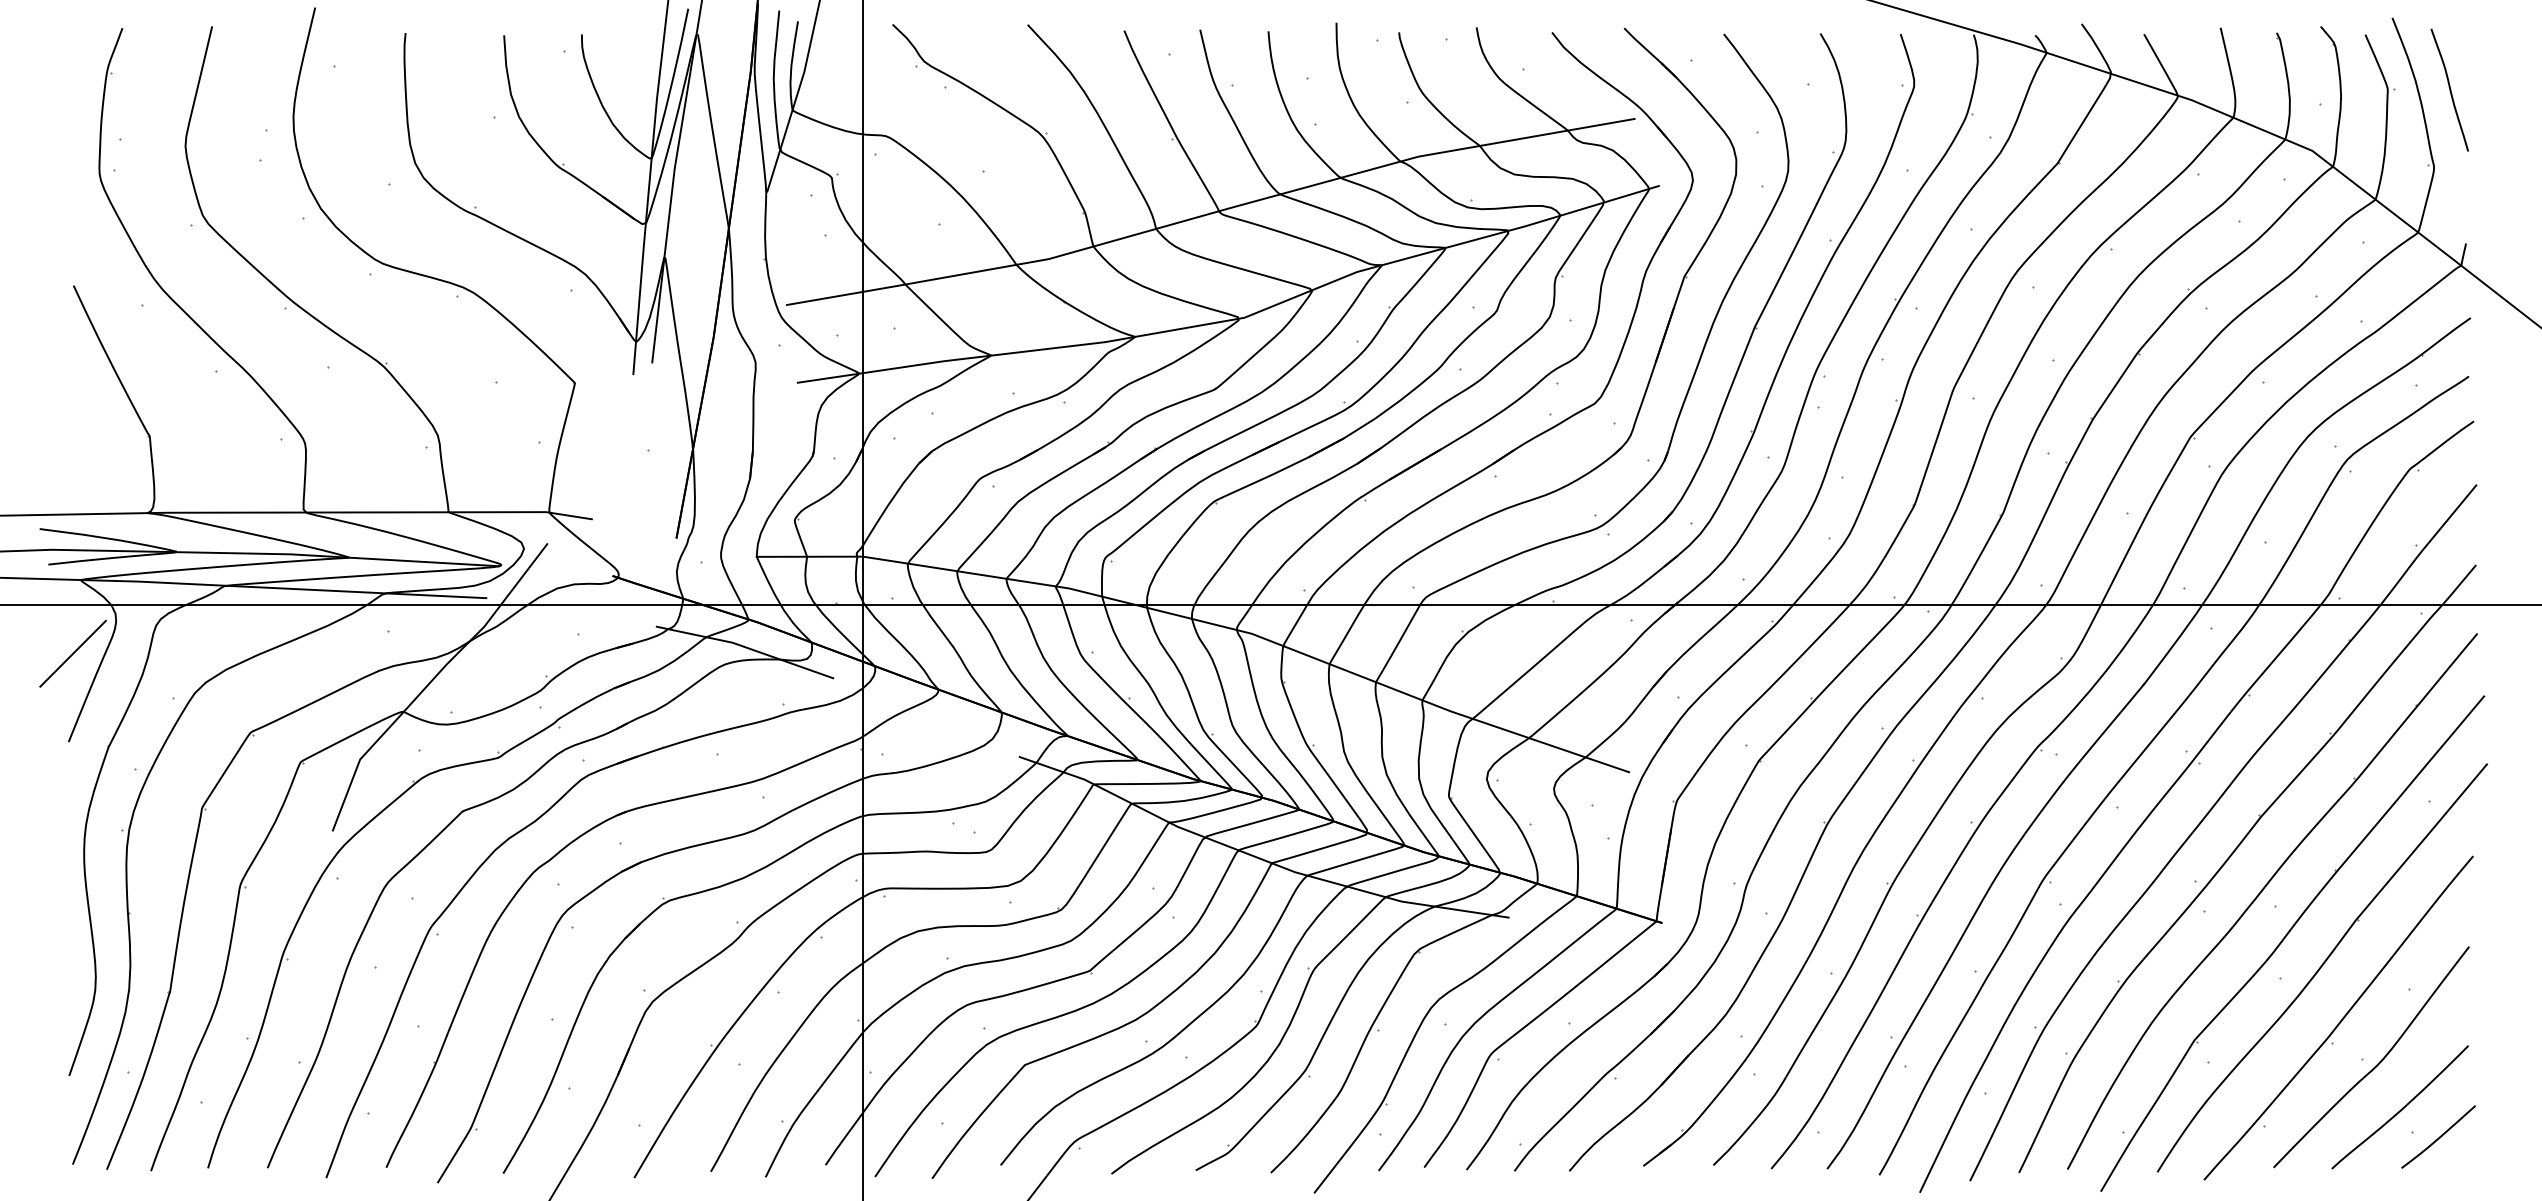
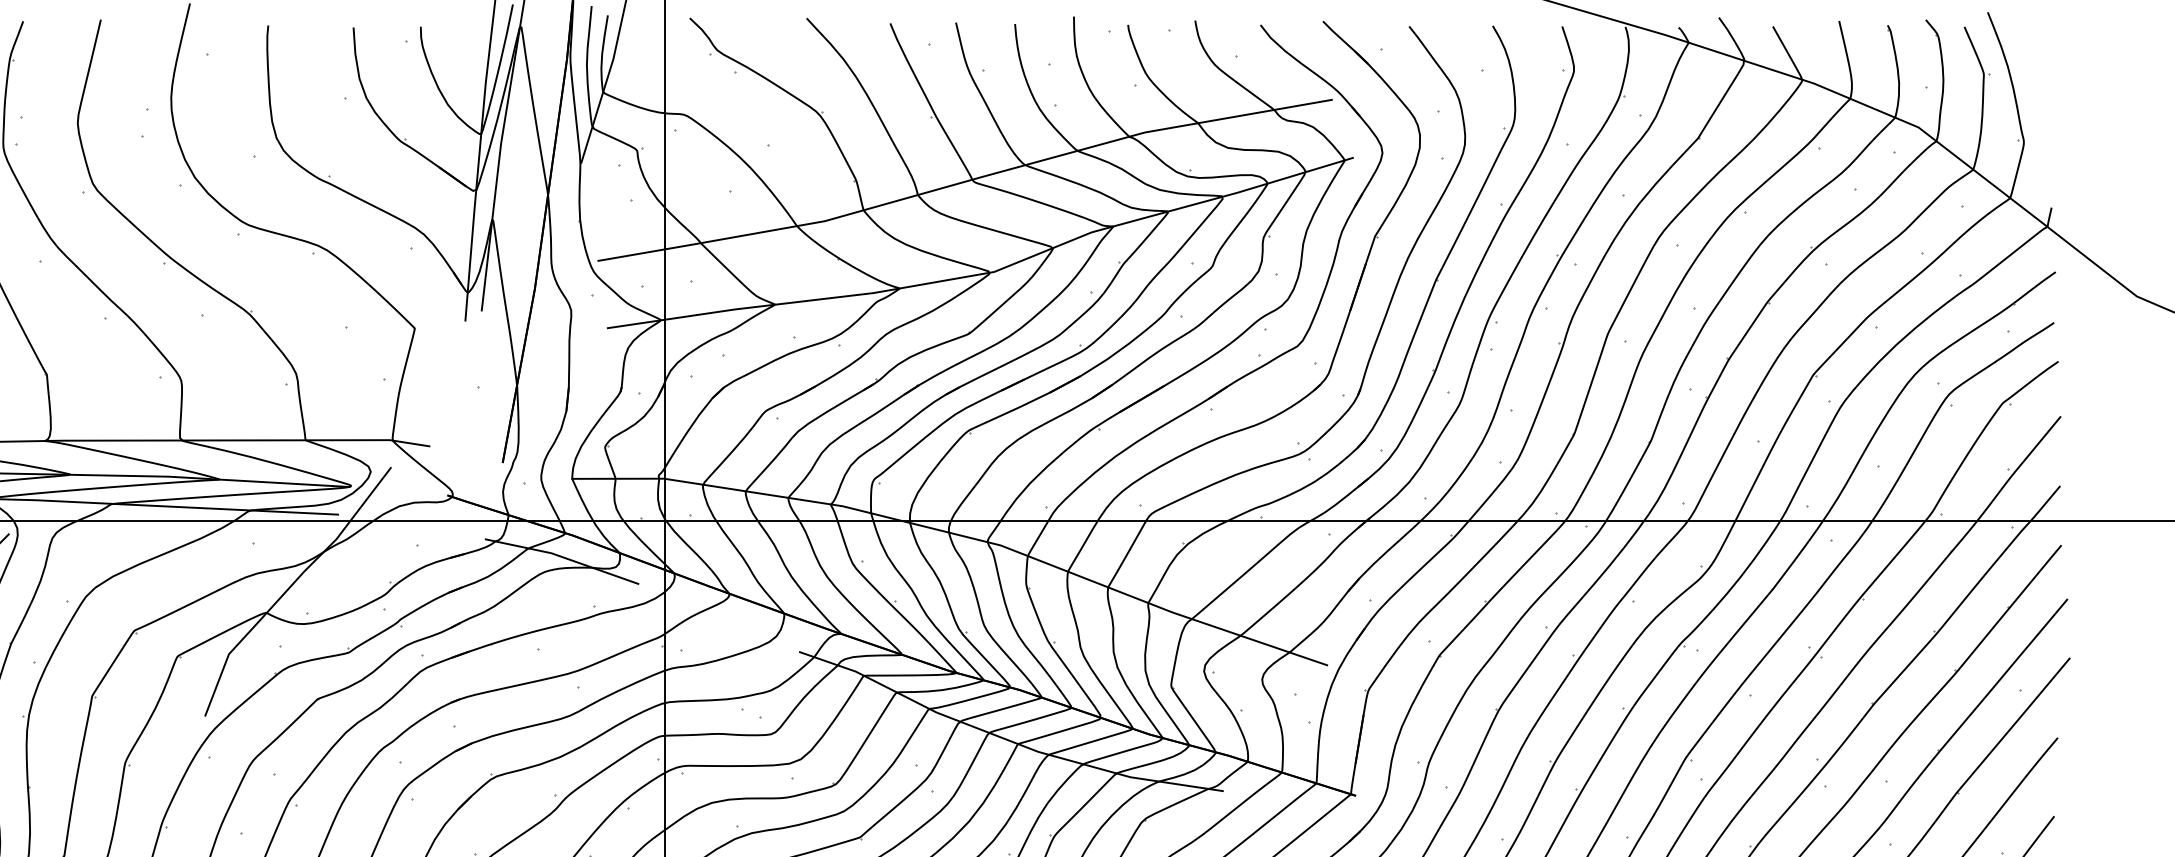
curve: (2449, 89) -> (2037, 74), removed

